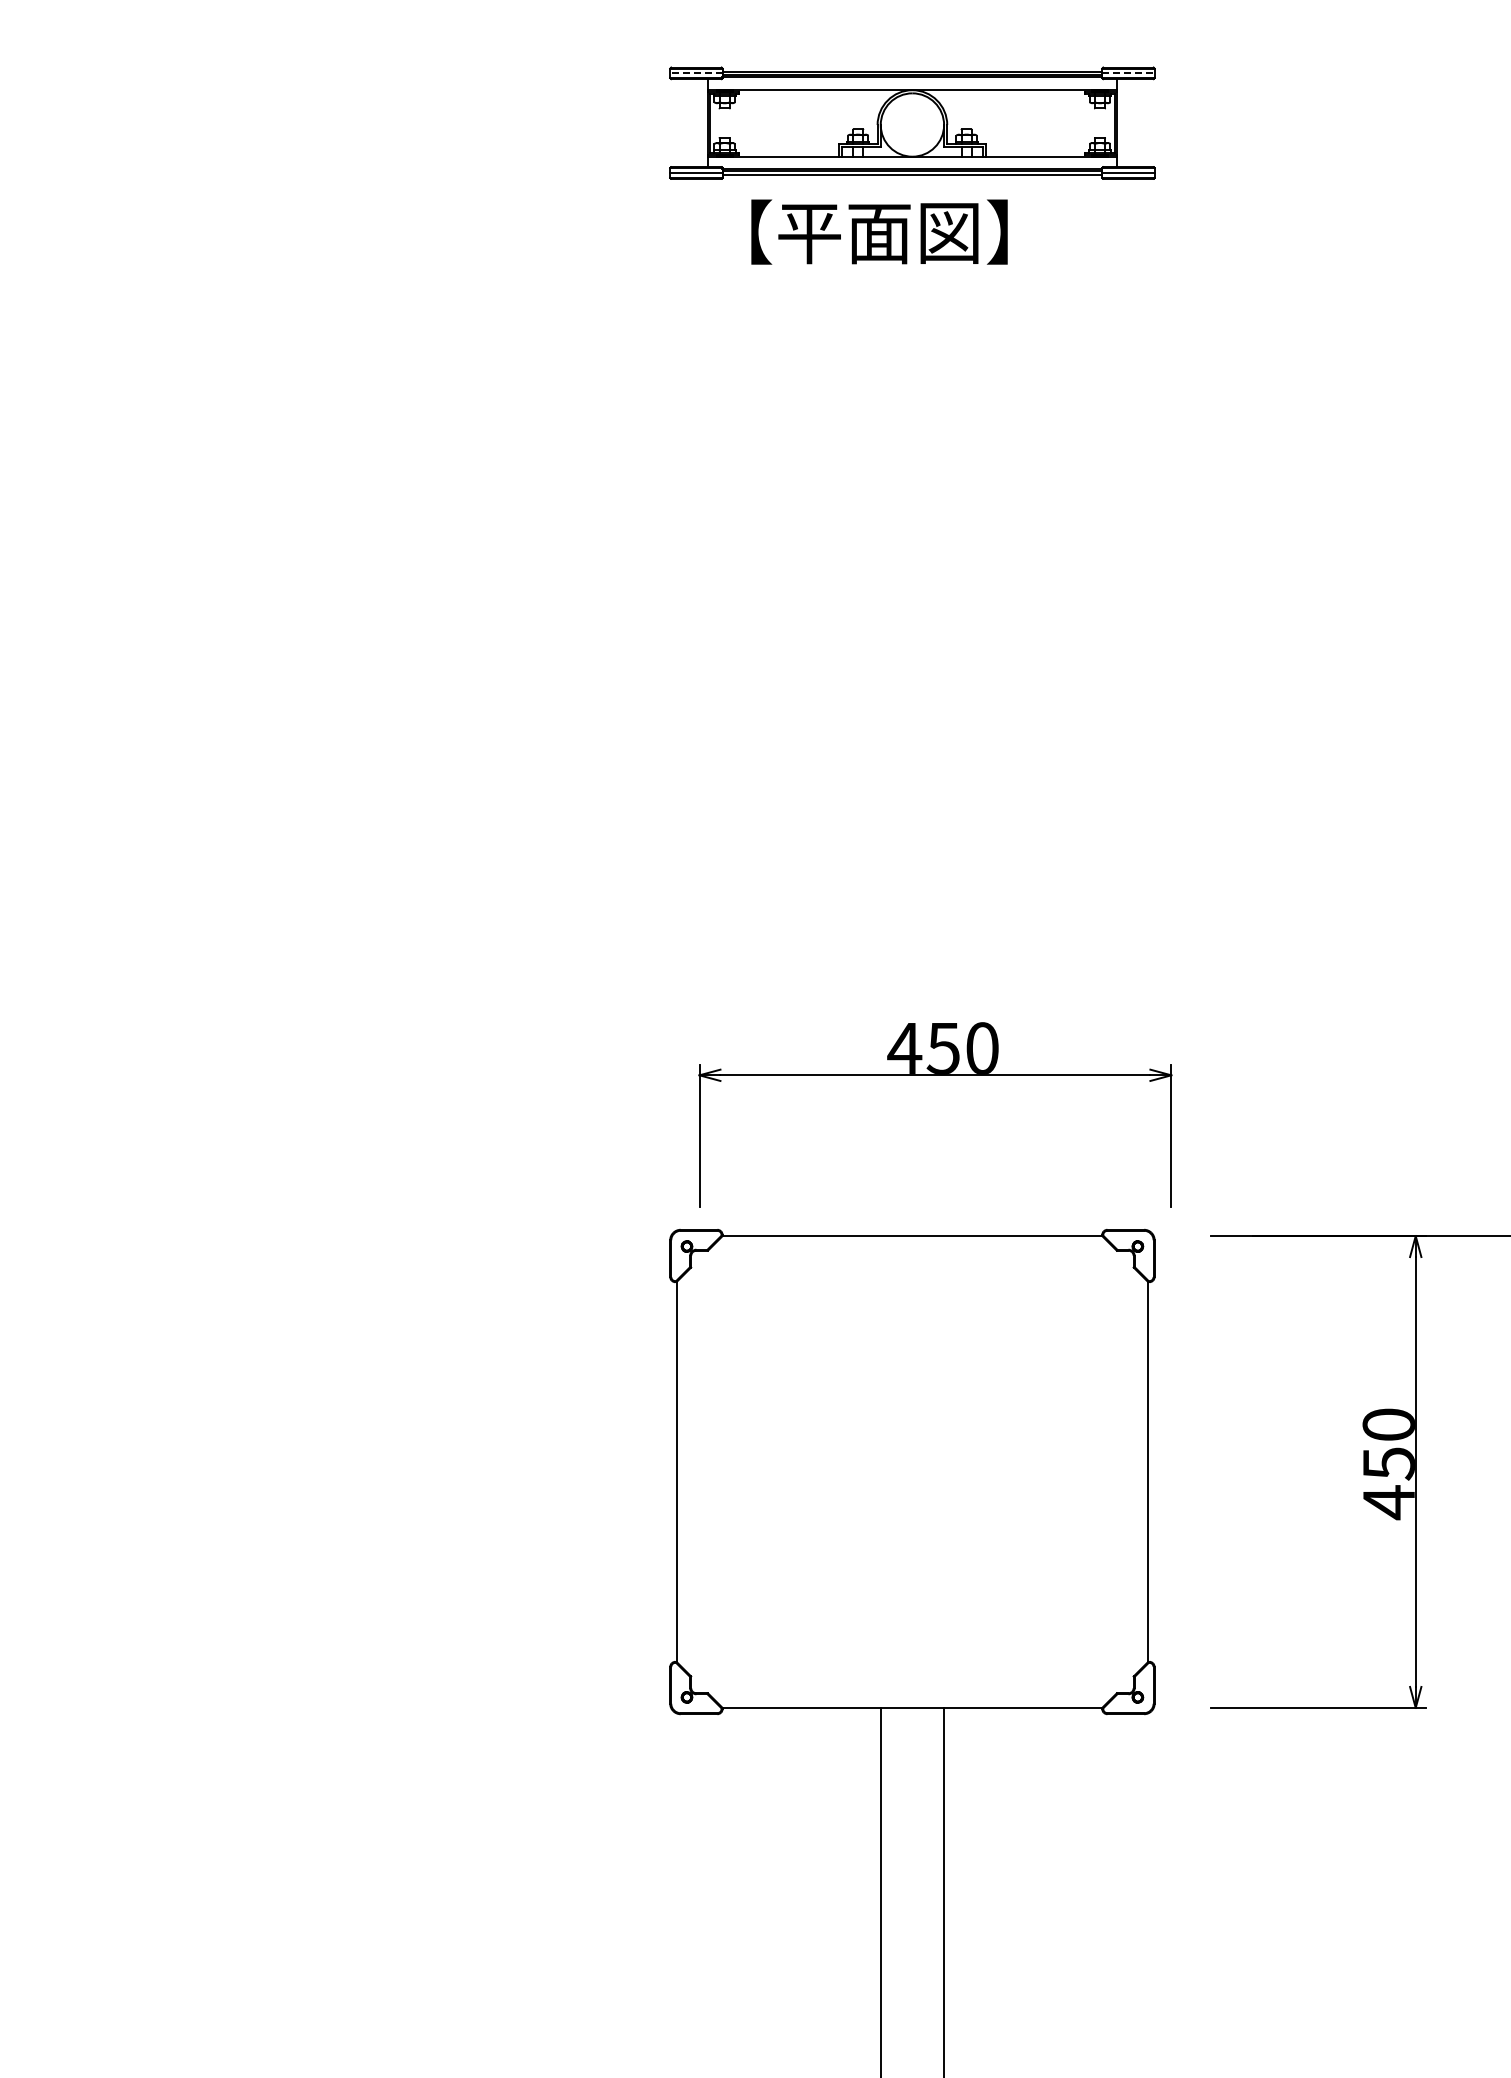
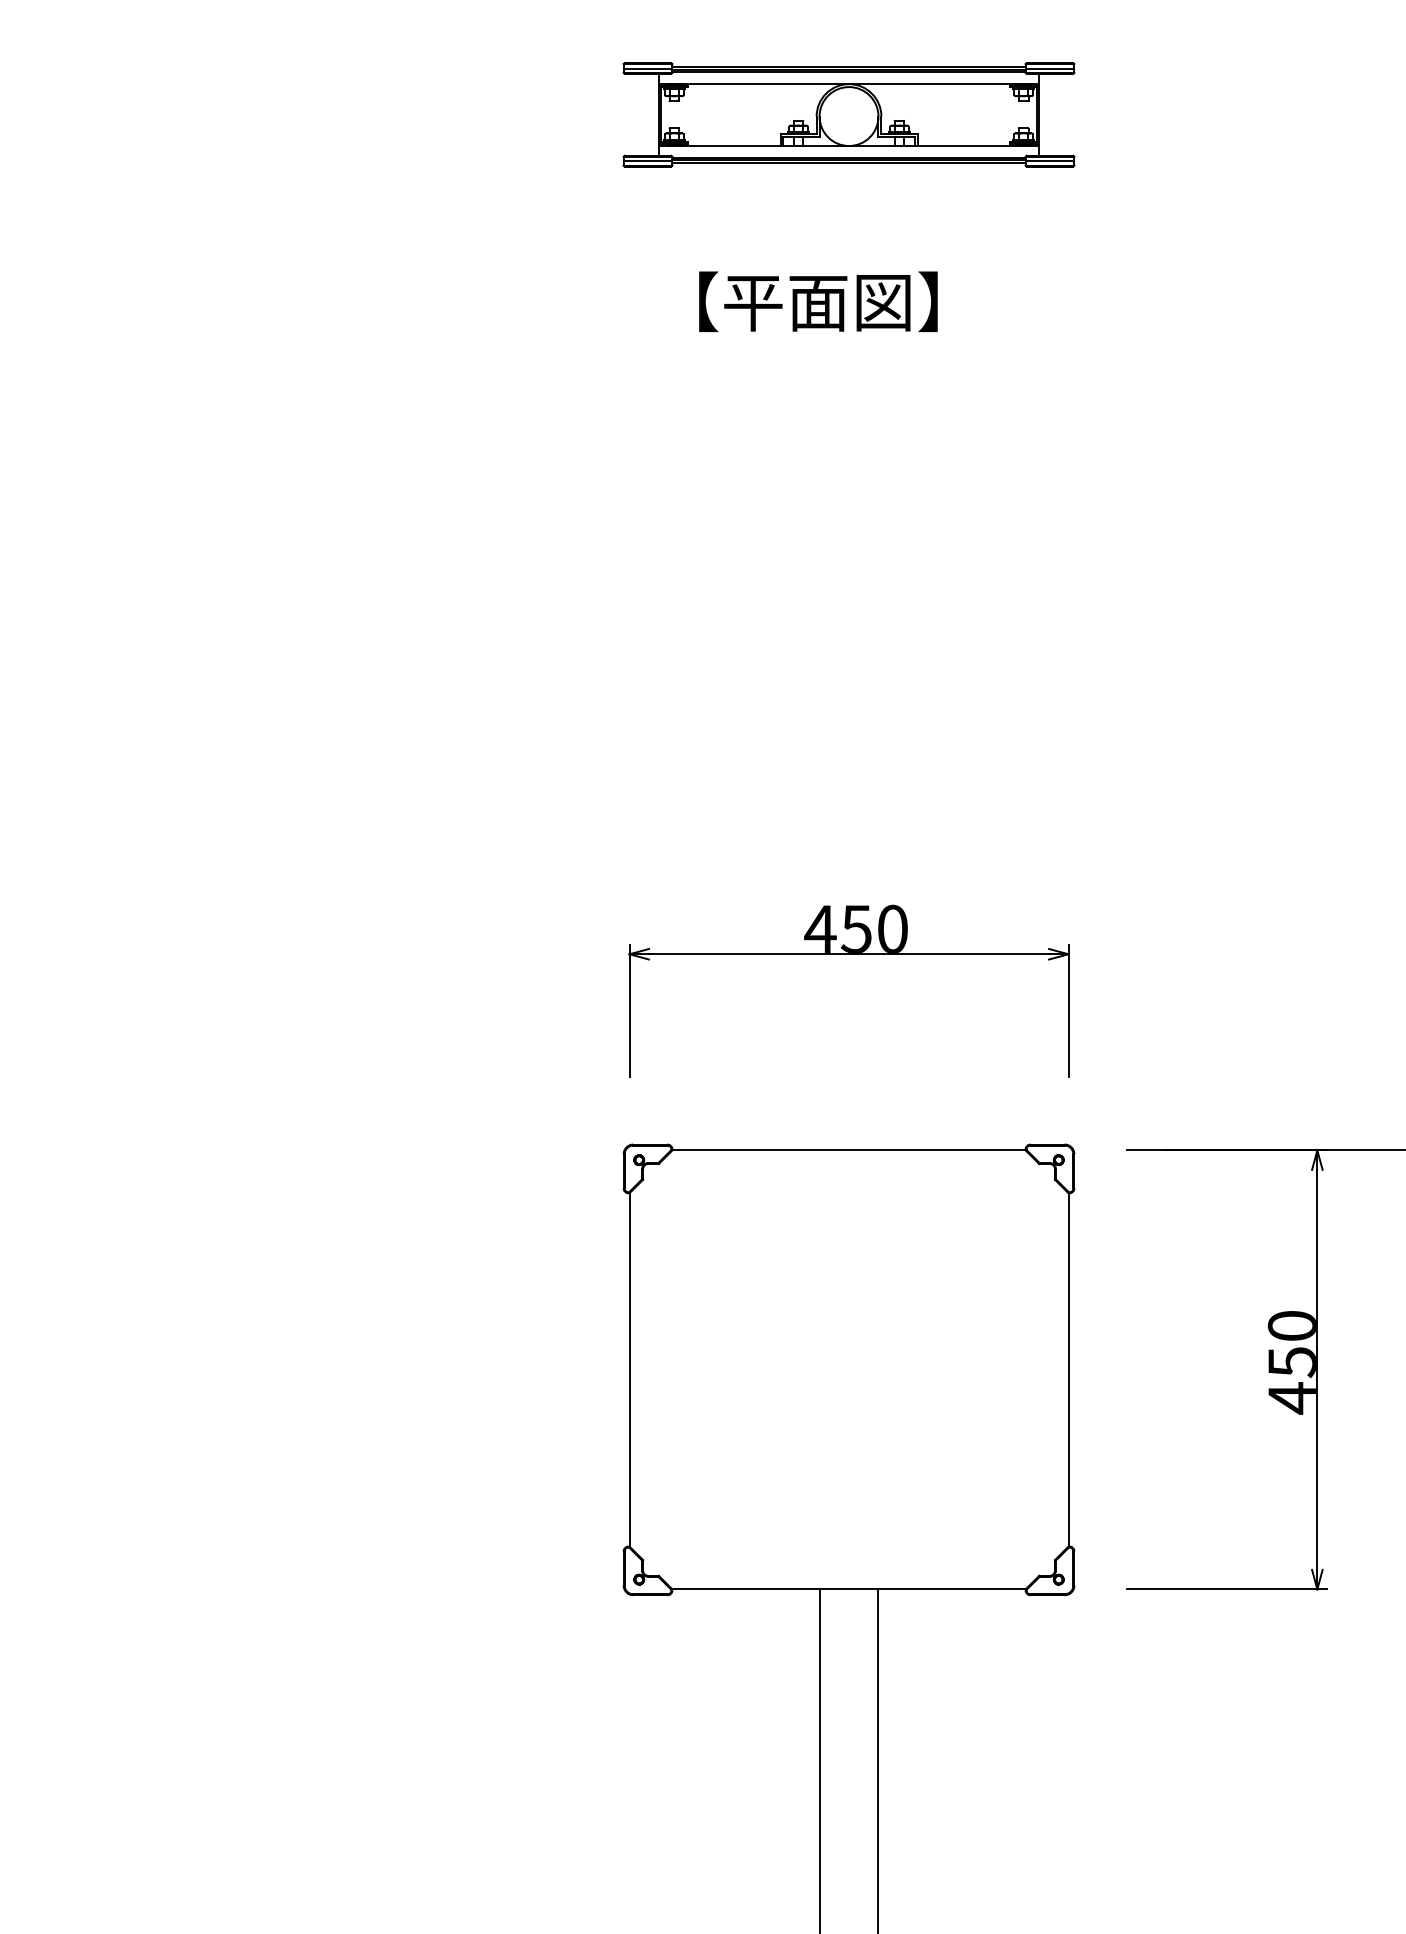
line: (695, 73) -> (647, 68), dashed -> solid
line: (1128, 73) -> (1050, 68), dashed -> solid
text: (879, 231) -> (818, 301), moved
part: (935, 1075) -> (849, 954), moved

